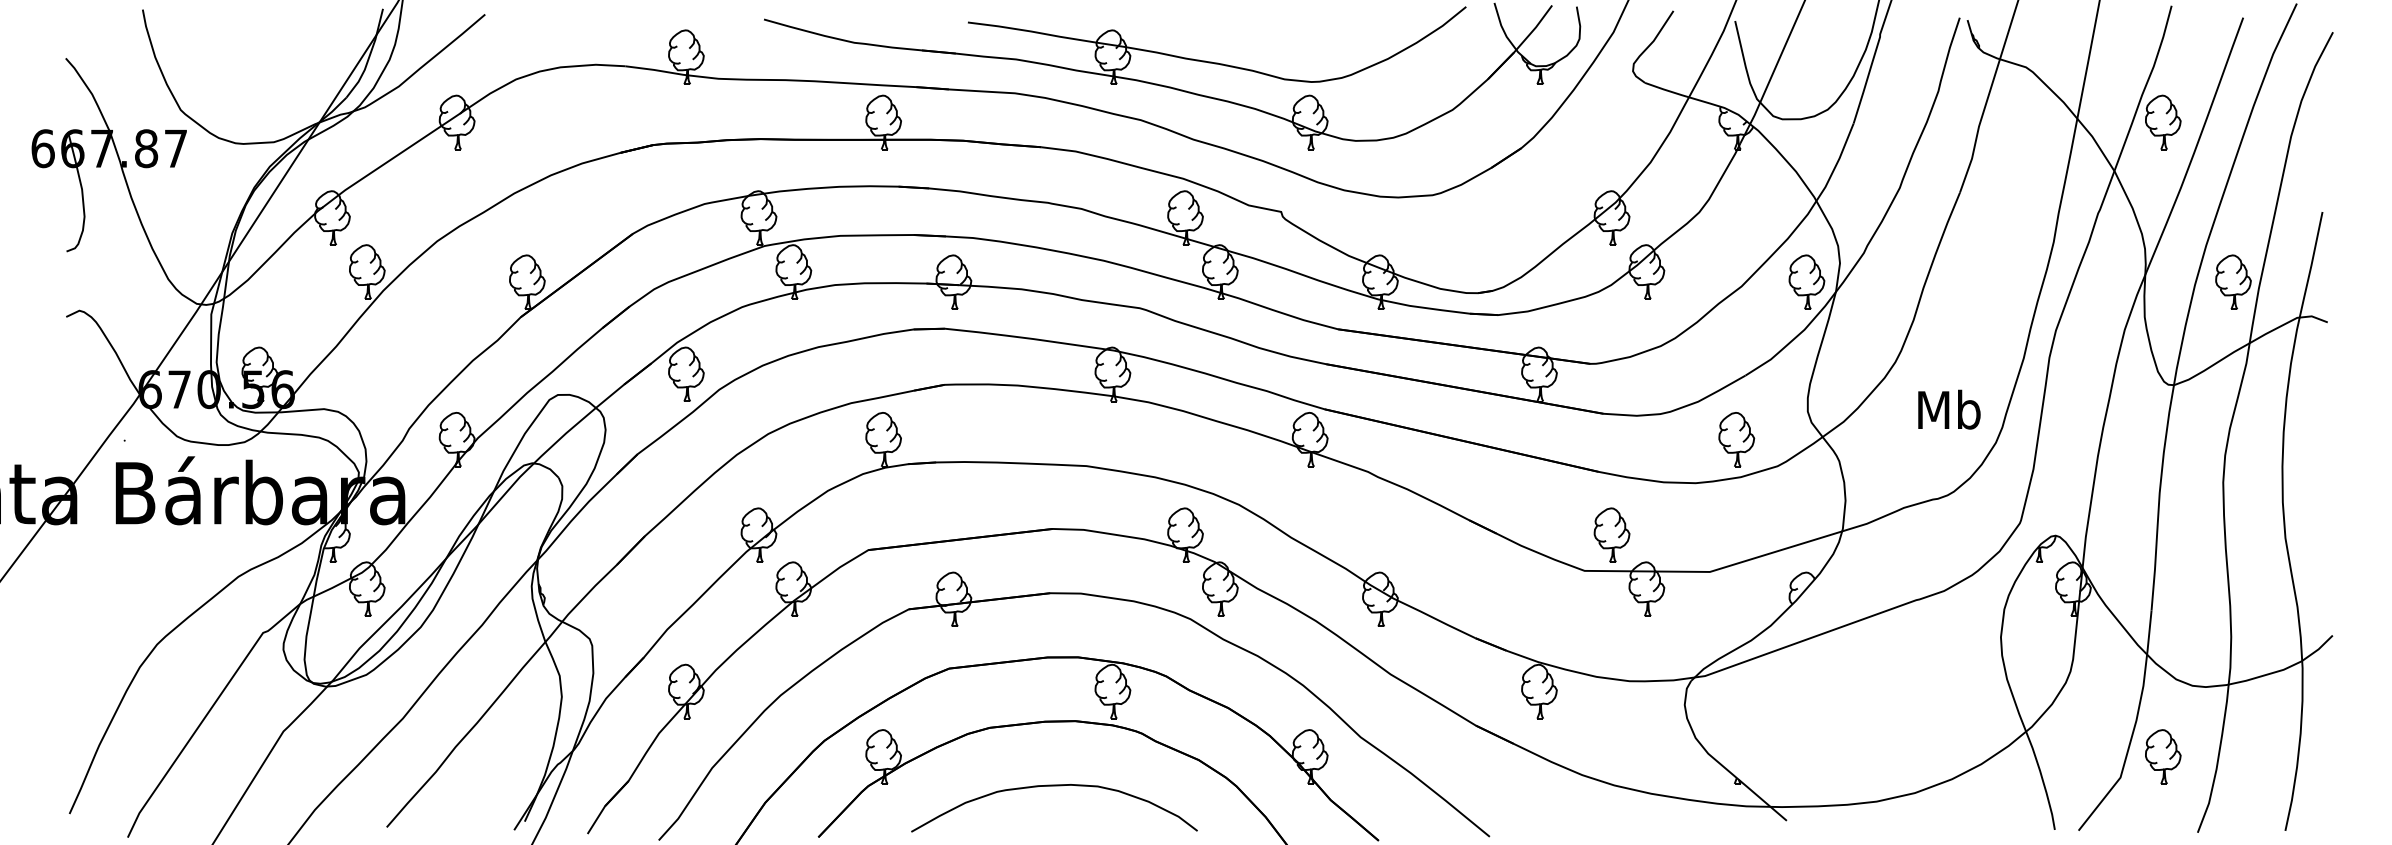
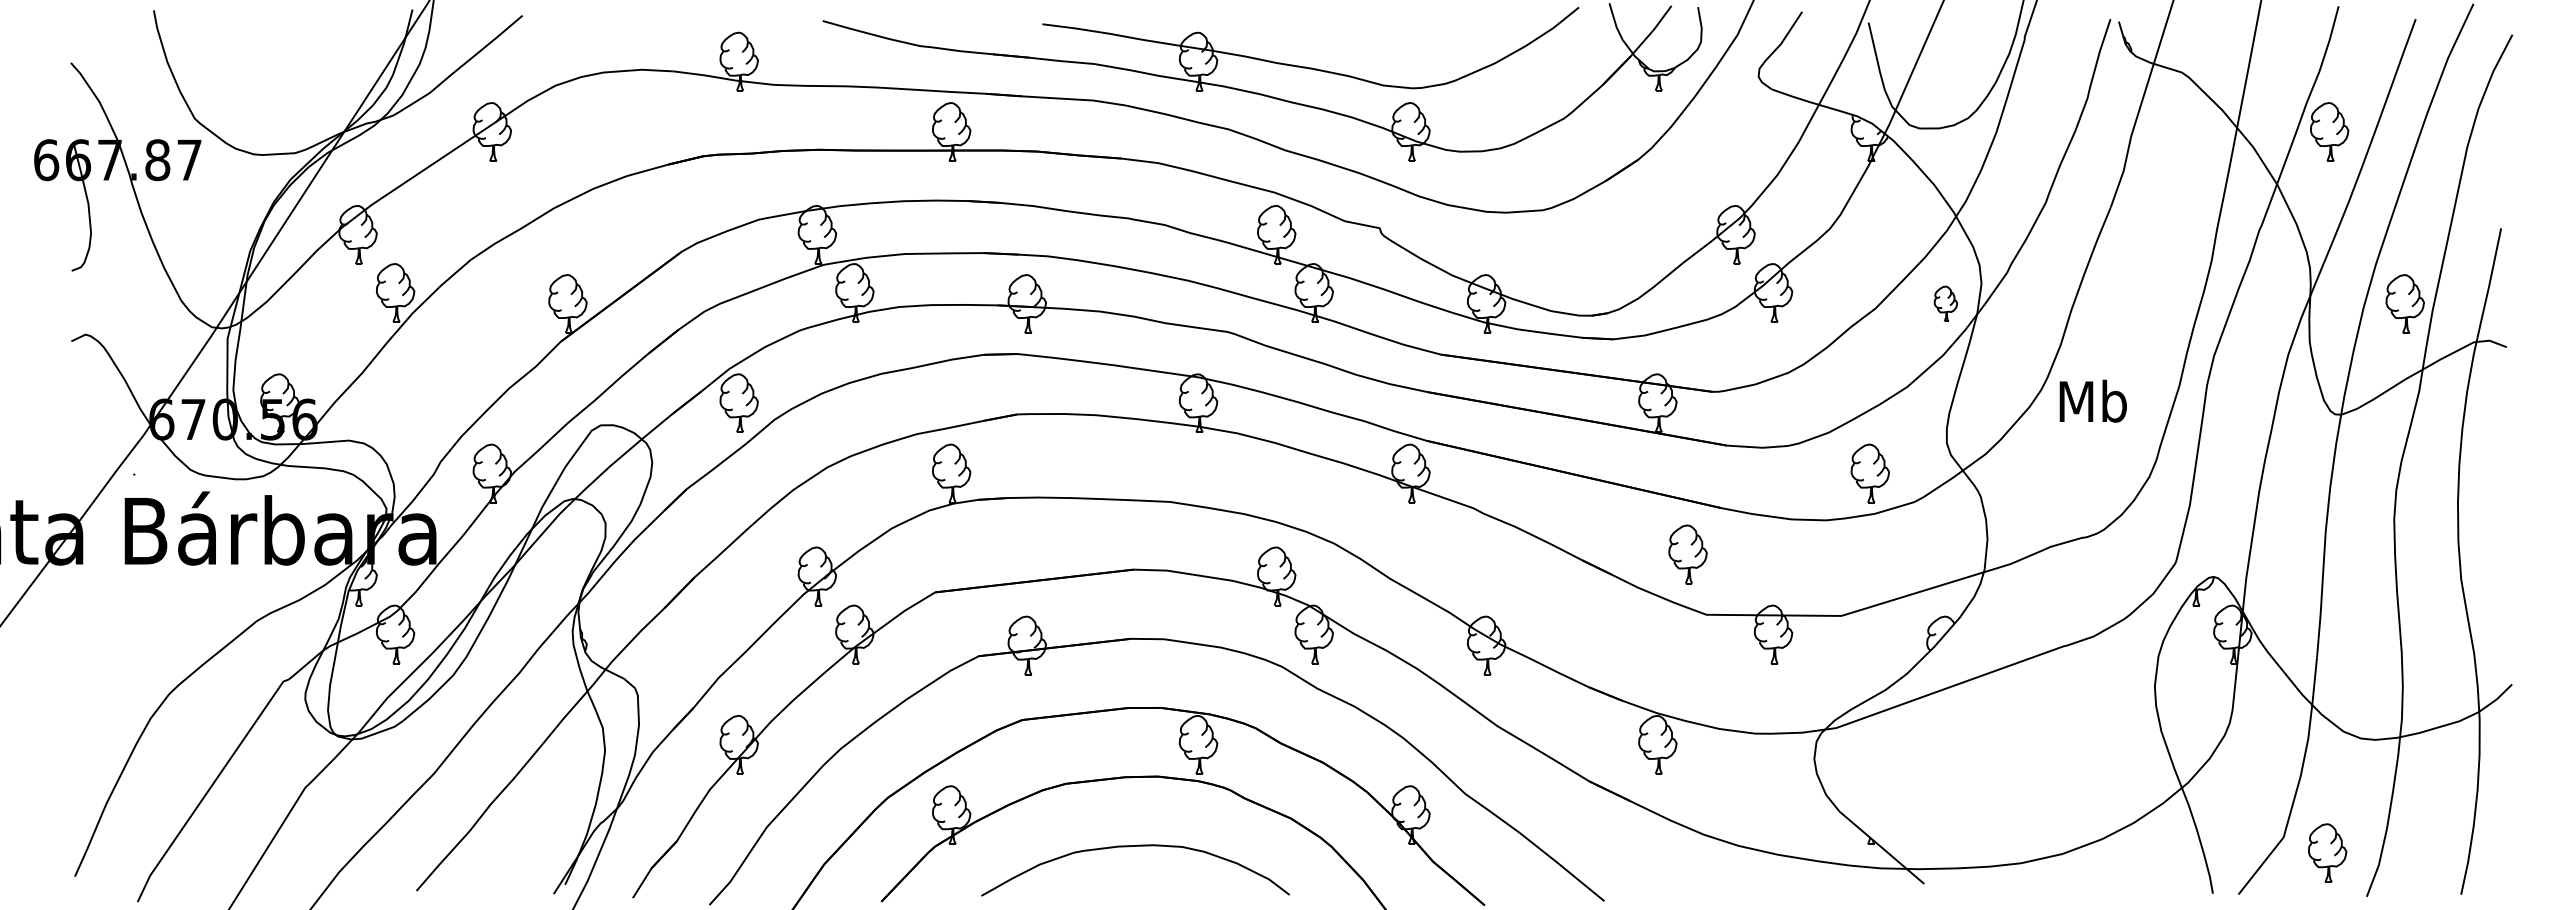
part: (1806, 281) -> (1945, 303), size x0.6
text: (1948, 409) -> (2092, 400), moved
part: (1611, 535) -> (1687, 554), moved
part: (2163, 756) -> (2327, 852), moved

